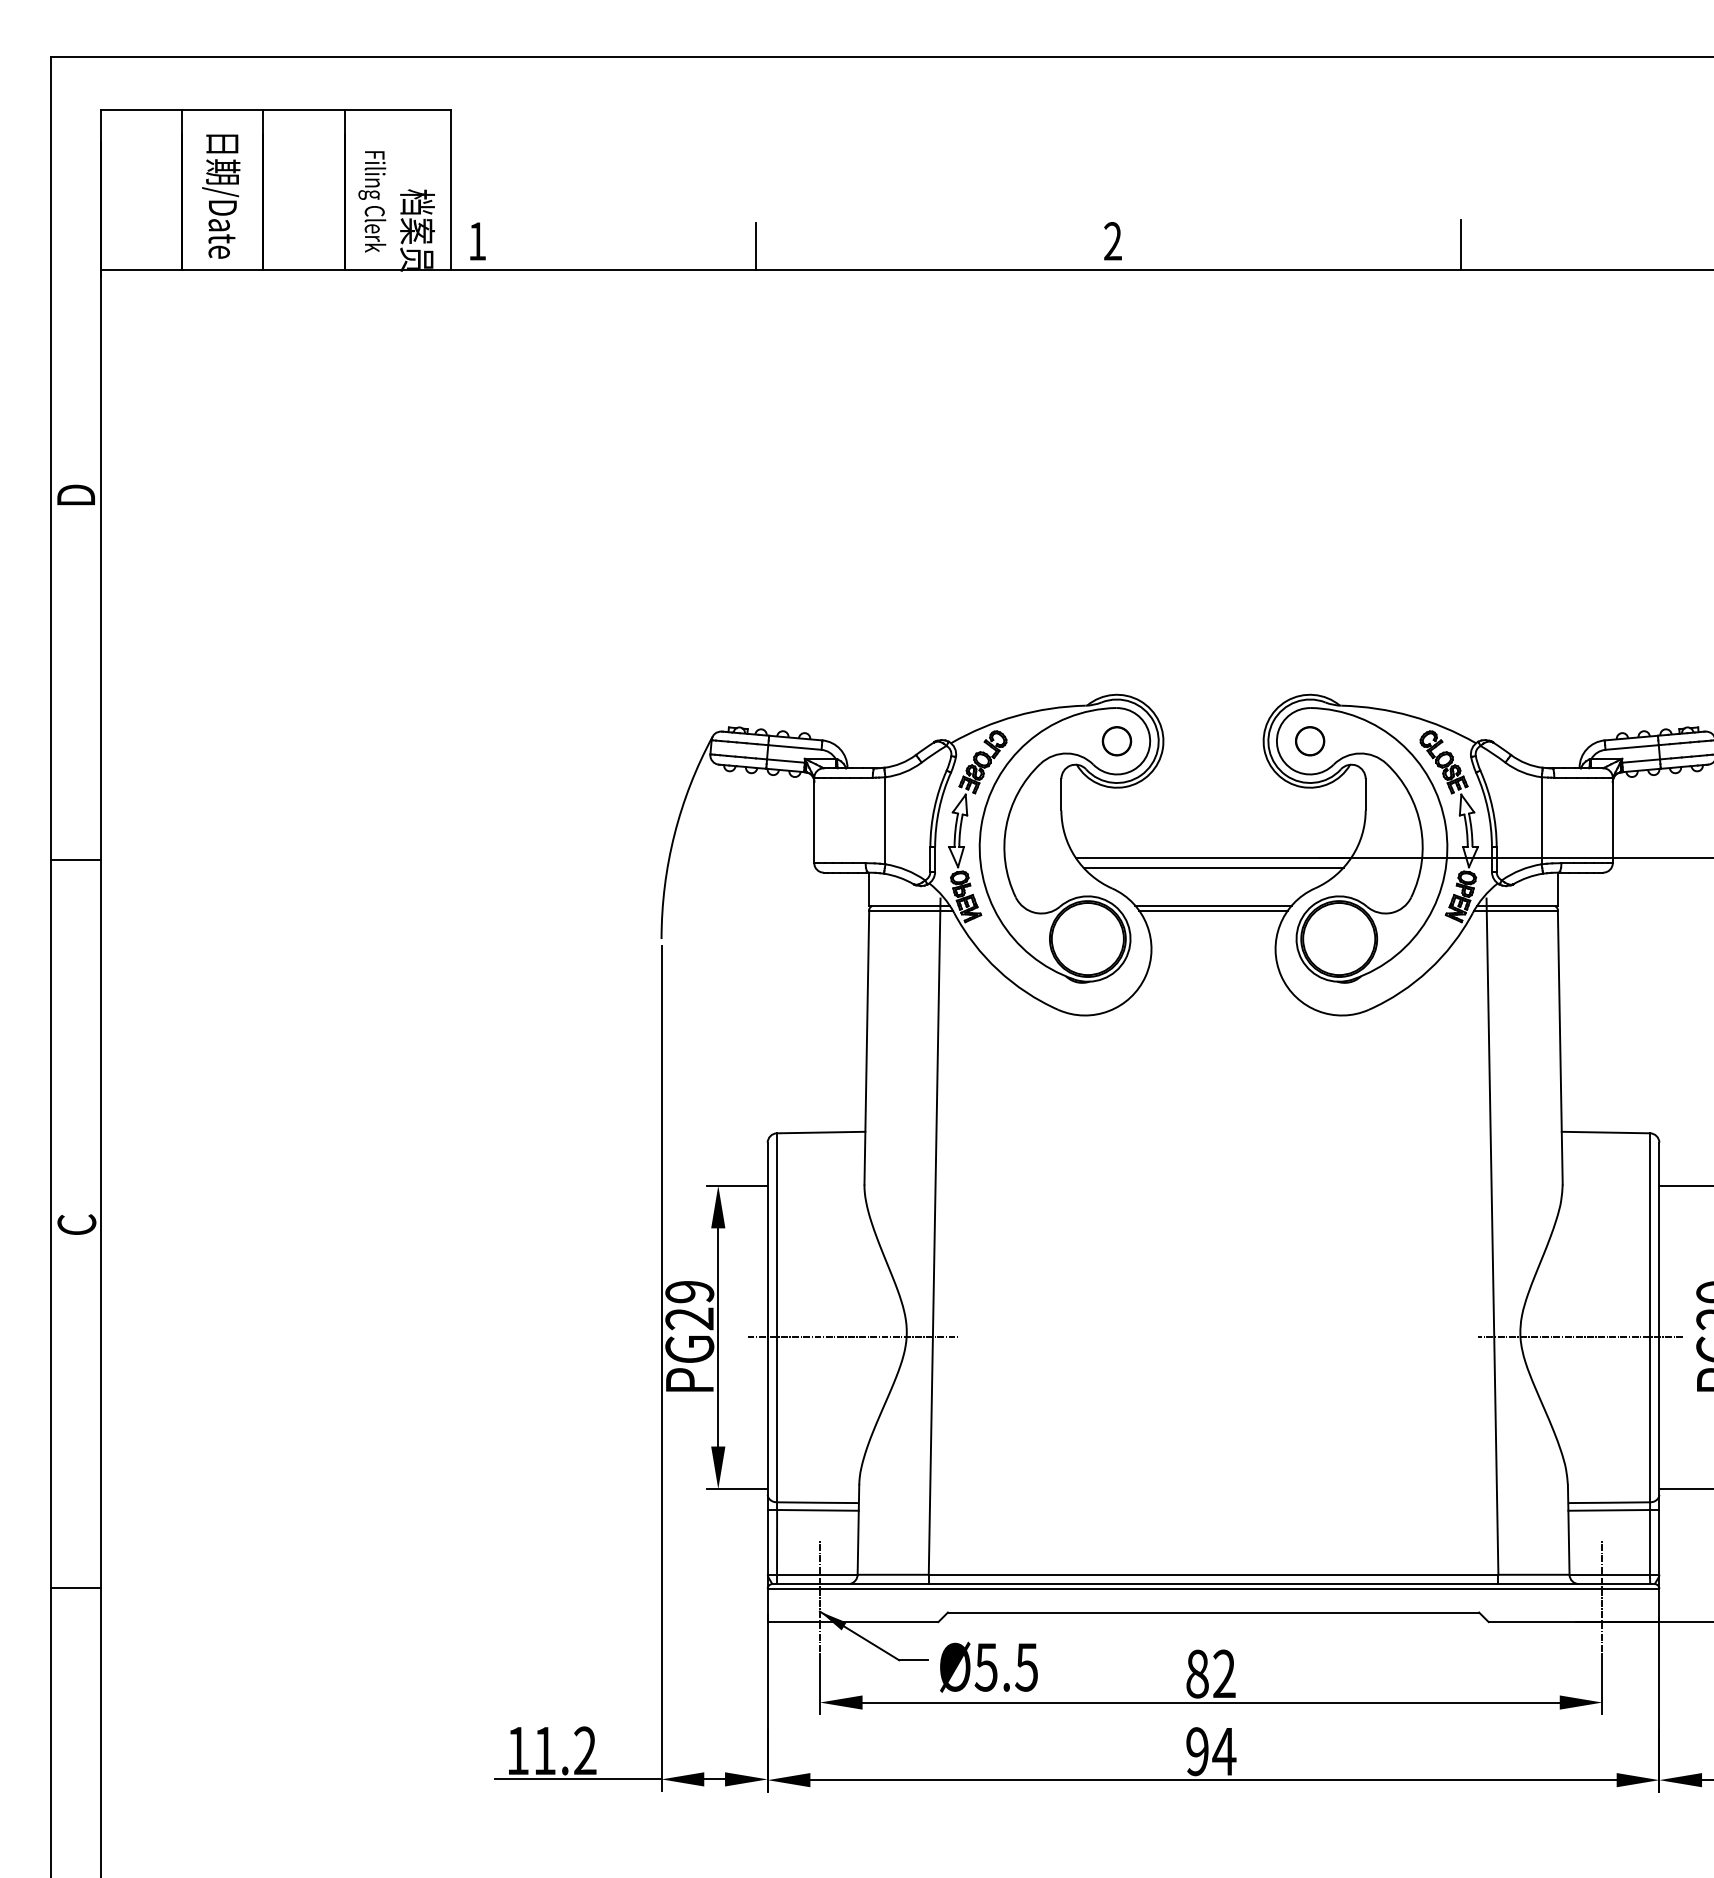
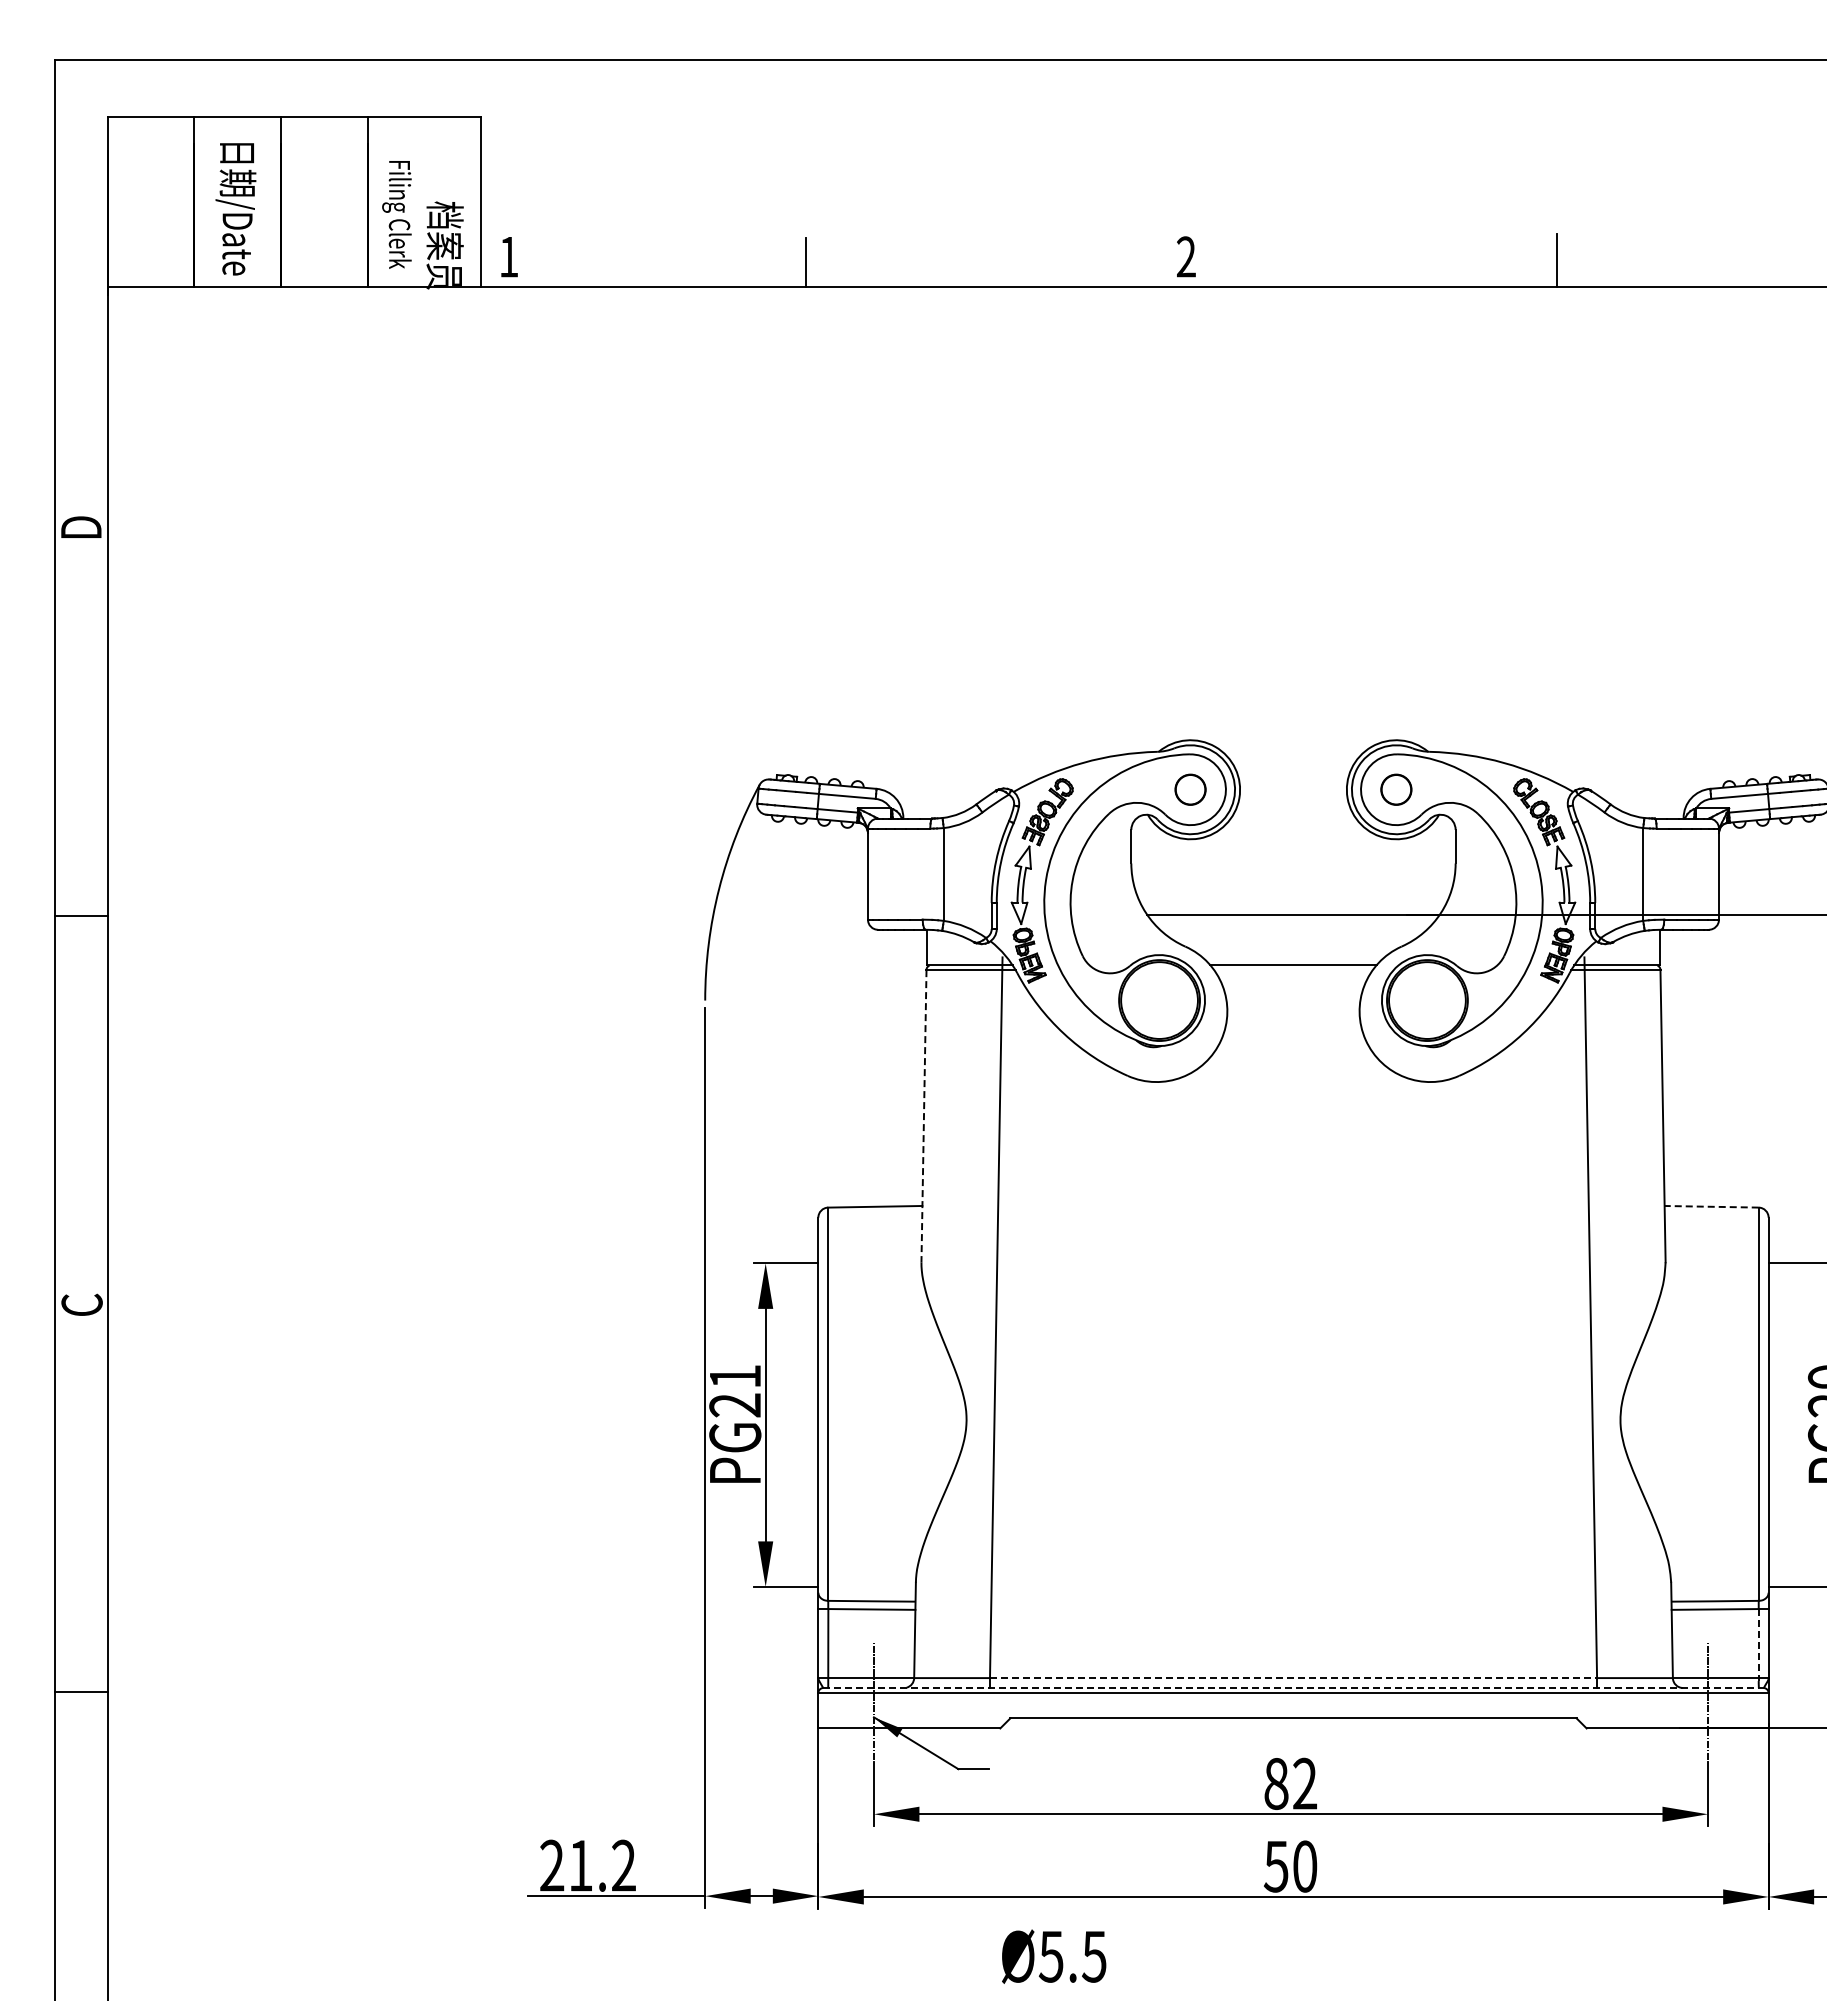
line: (1213, 867) -> (1293, 924), removed
line: (1213, 910) -> (1293, 970), removed
line: (866, 1047) -> (923, 1116), solid -> dashed
line: (1605, 1132) -> (1711, 1206), solid -> dashed
text: (689, 1291) -> (735, 1376), PG29 -> PG21
line: (852, 1337) -> (908, 1425), removed
line: (1580, 1337) -> (1684, 1425), removed
line: (1649, 1544) -> (1758, 1645), solid -> dashed
line: (1213, 1575) -> (1293, 1678), solid -> dashed
line: (1213, 1584) -> (1293, 1688), solid -> dashed
text: (989, 1667) -> (1054, 1956), moved
text: (518, 1750) -> (552, 1865), 11.2 -> 21.2
text: (1210, 1751) -> (1290, 1866), 94 -> 50

